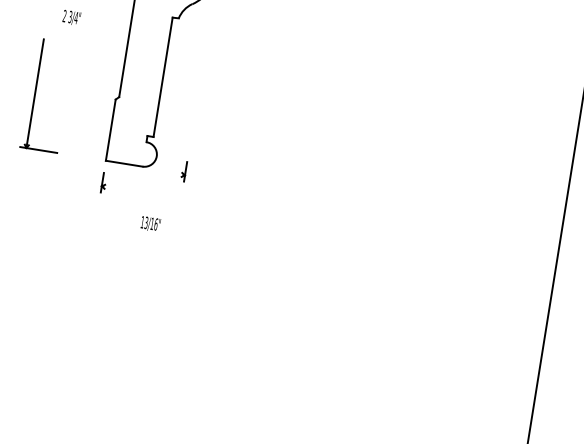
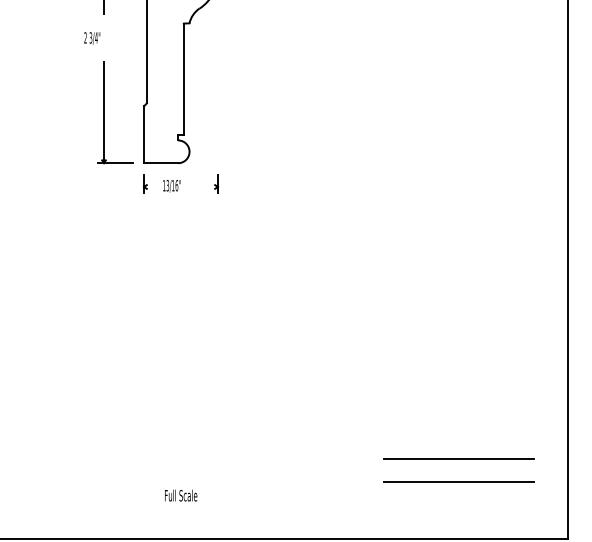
part: (35, 93) -> (104, 112), moved
part: (184, 171) -> (216, 183), moved
text: (150, 224) -> (171, 186), moved

